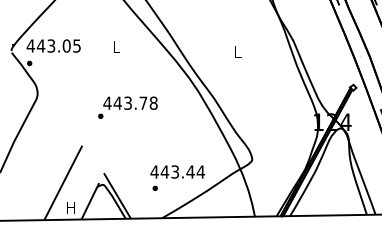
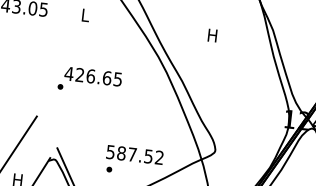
text: (237, 51) -> (212, 34), L -> H
text: (135, 102) -> (98, 76), 443.78 -> 426.65
text: (177, 171) -> (134, 154), 443.44 -> 587.52

